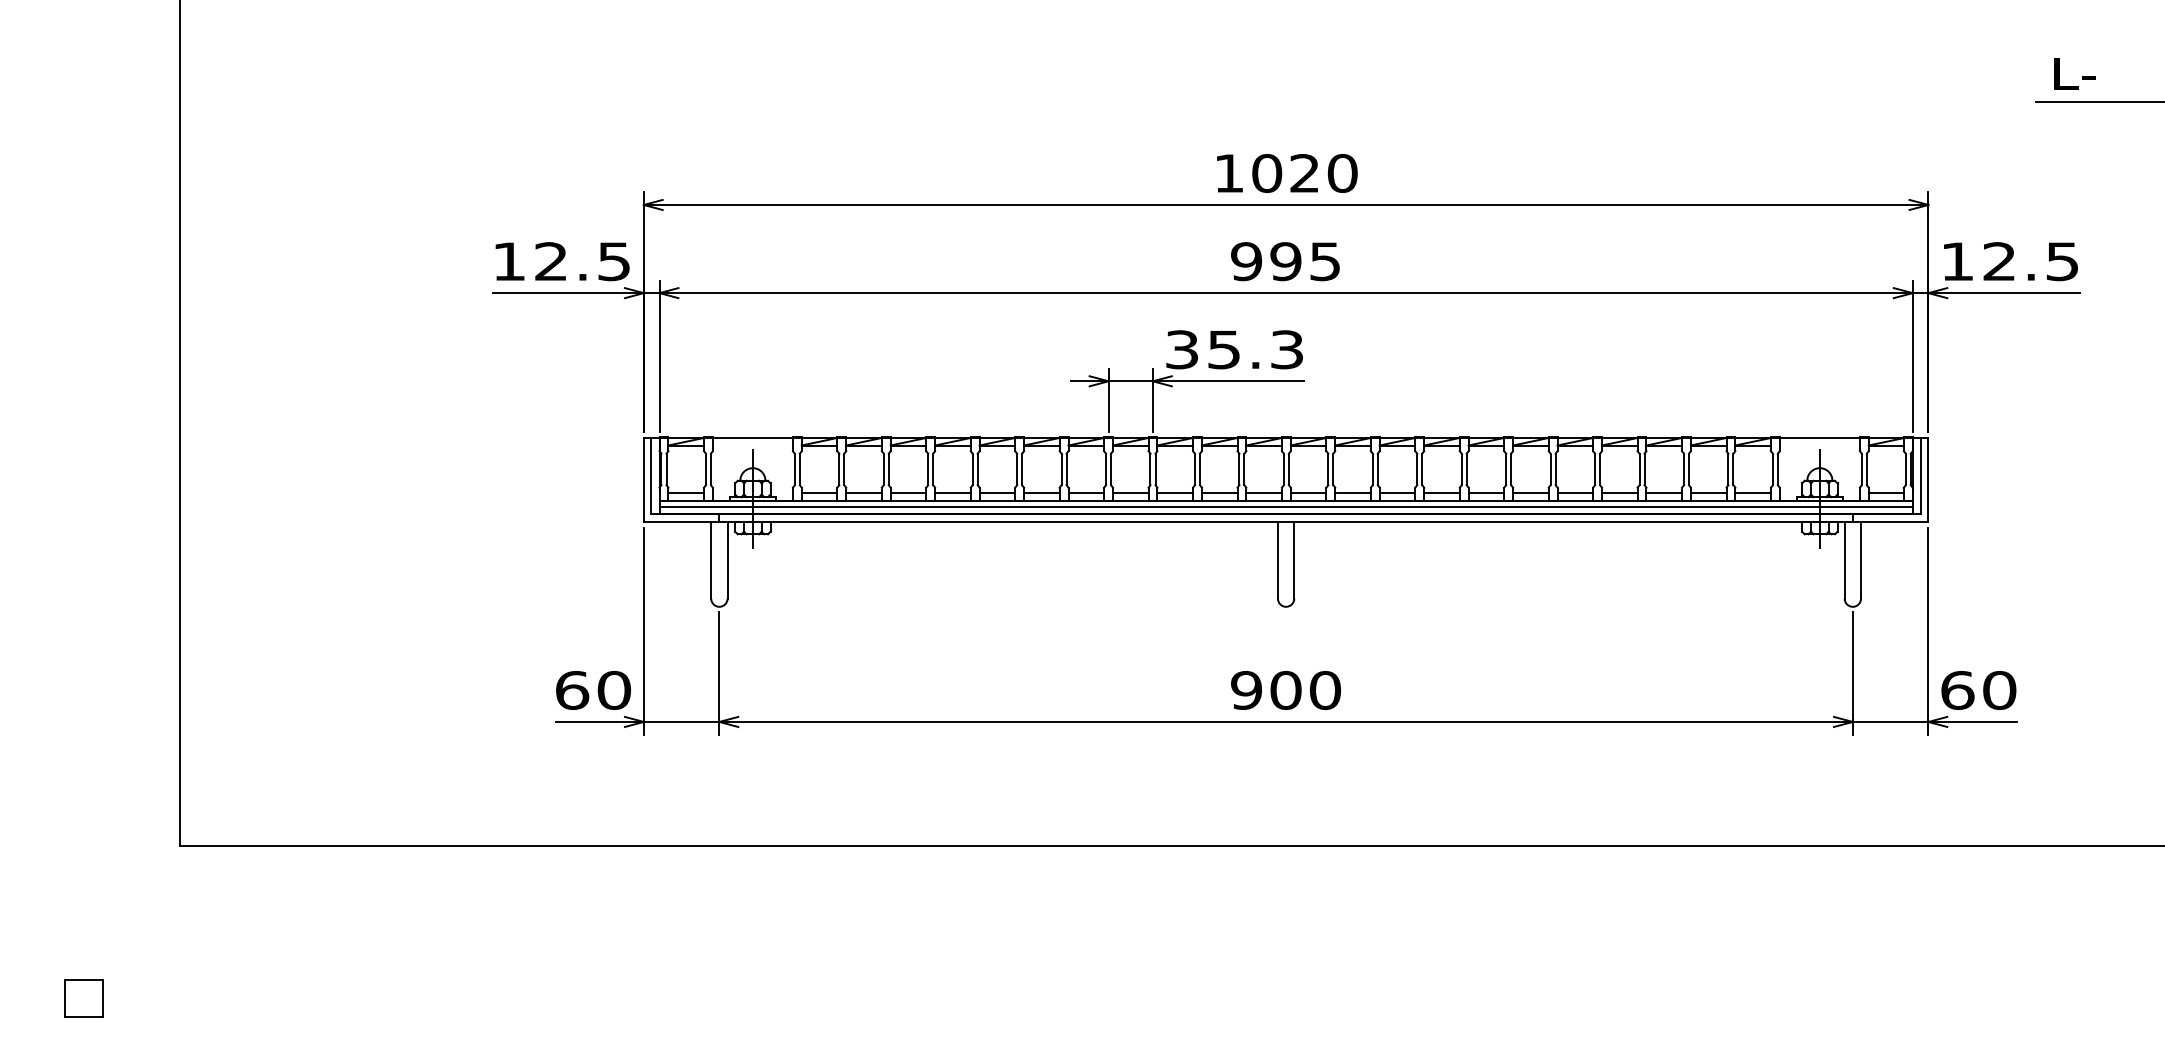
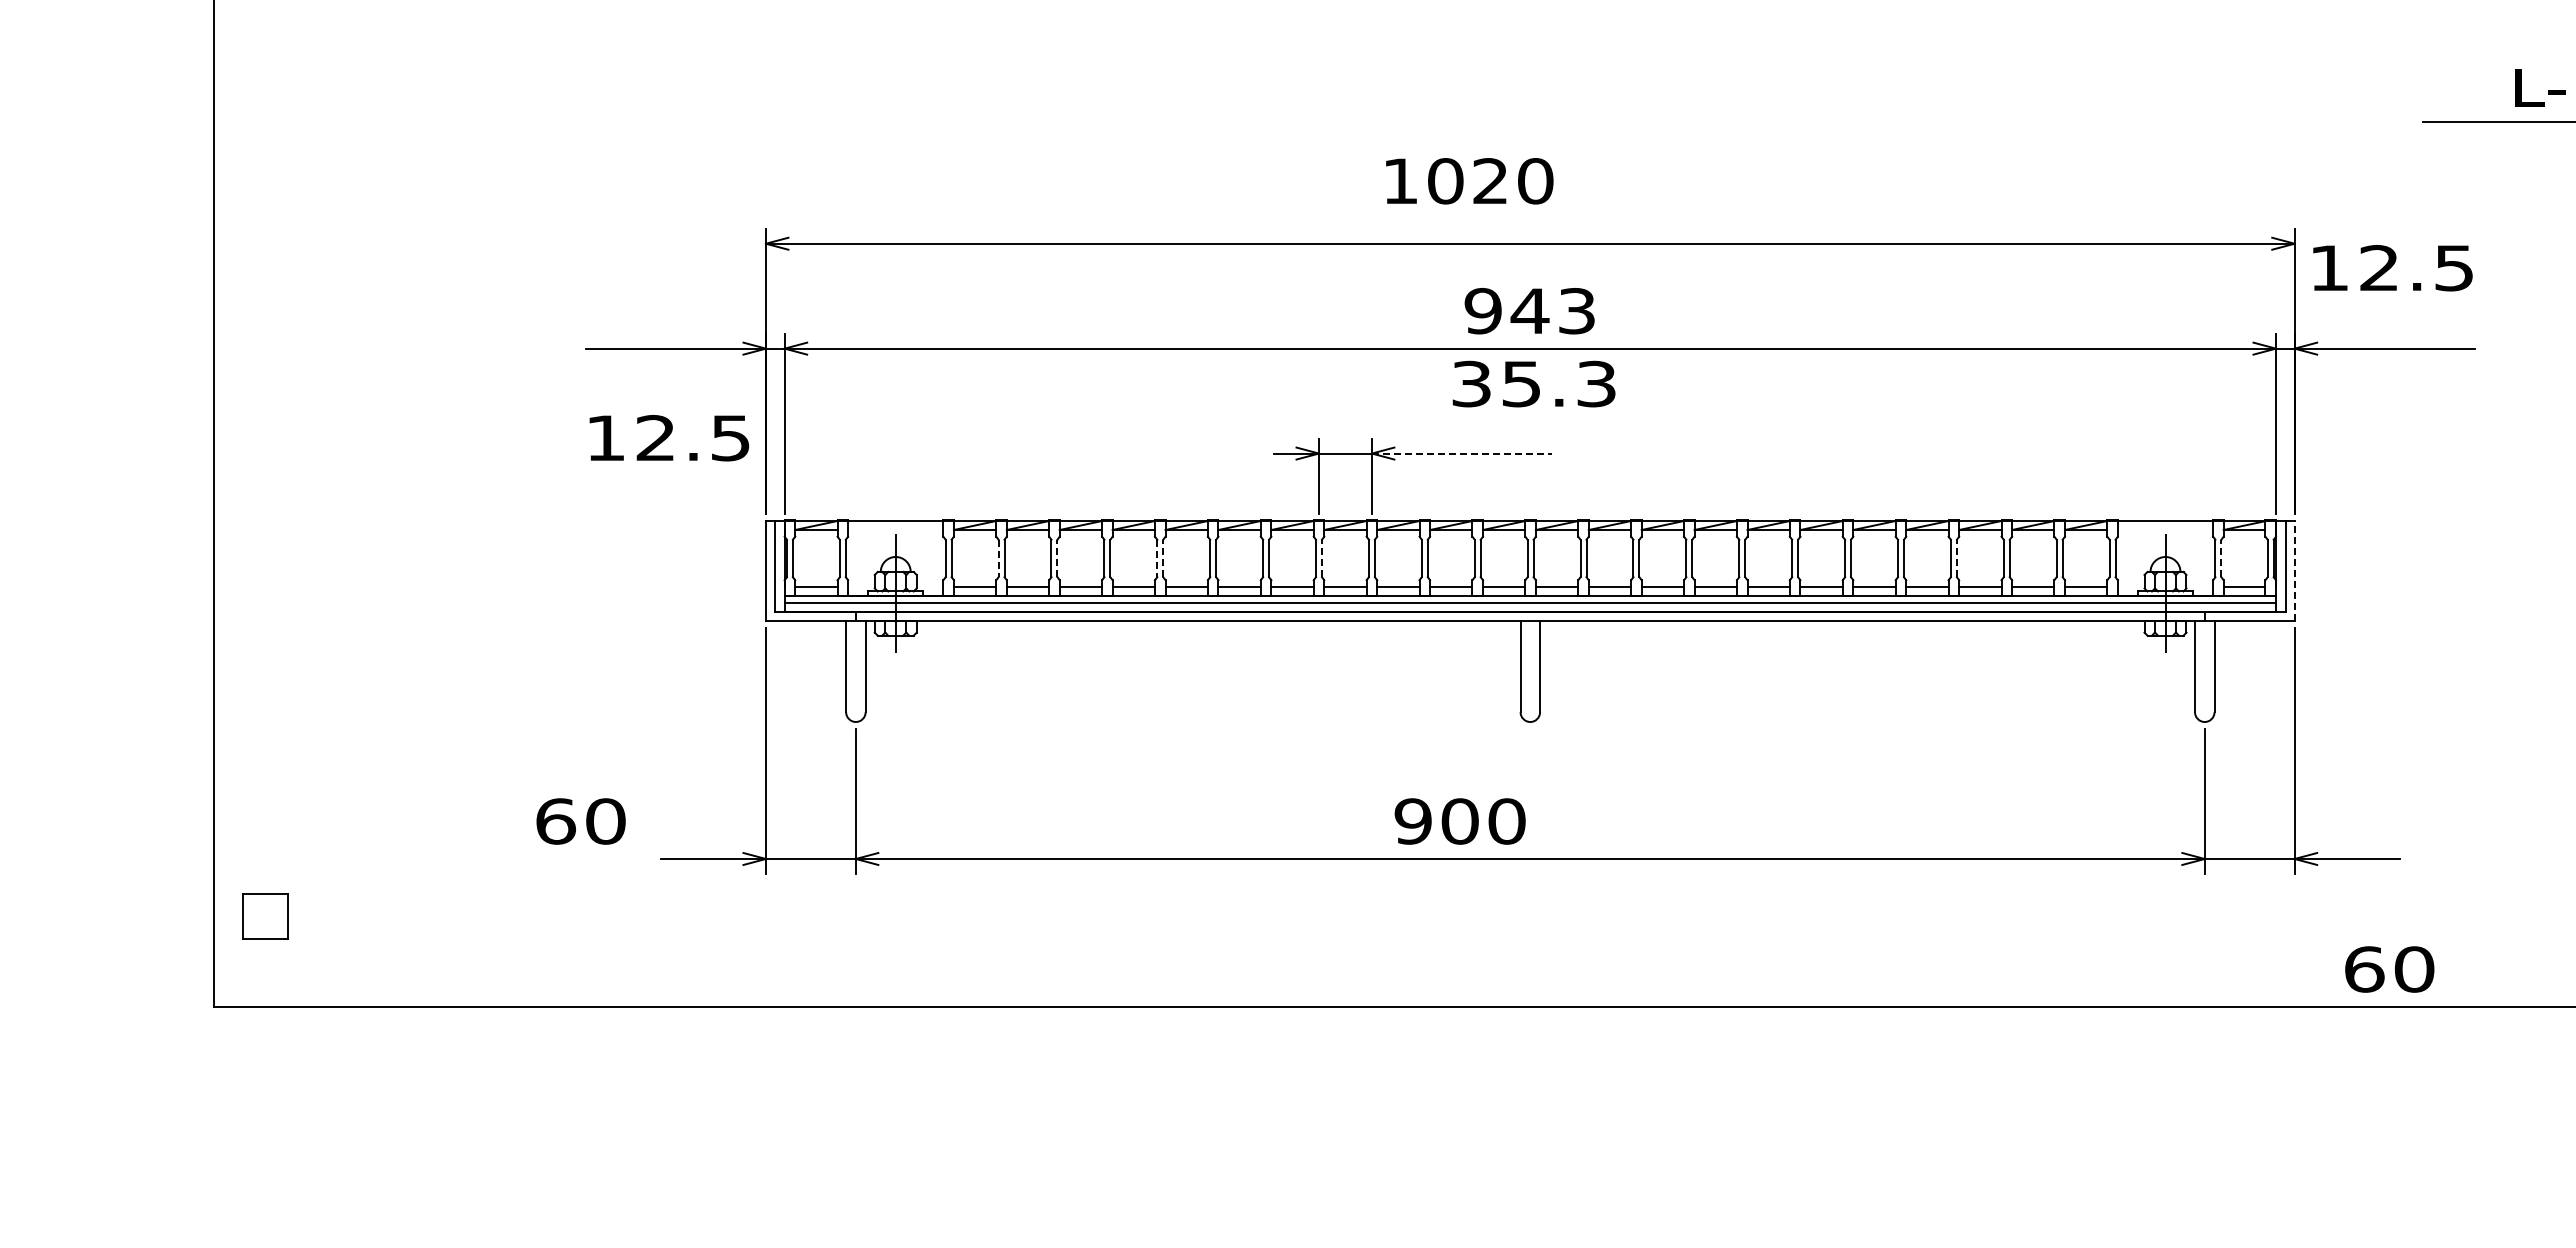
text: (2075, 73) -> (2540, 87), moved
text: (1287, 173) -> (1469, 181), moved
text: (562, 261) -> (669, 438), moved
text: (1304, 261) -> (1552, 311), 995 -> 943
text: (2010, 261) -> (2392, 268), moved
text: (1234, 349) -> (1533, 383), moved
line: (1228, 381) -> (1461, 453), solid -> dashed
line: (839, 469) -> (998, 558), solid -> dashed
line: (888, 469) -> (1057, 558), solid -> dashed
line: (972, 469) -> (1157, 558), solid -> dashed
line: (977, 469) -> (1163, 558), solid -> dashed
line: (1111, 469) -> (1322, 558), solid -> dashed
line: (1644, 469) -> (1956, 558), solid -> dashed
line: (1866, 469) -> (2221, 558), solid -> dashed
line: (1928, 479) -> (2294, 570), solid -> dashed
text: (593, 690) -> (580, 821), moved
text: (1285, 690) -> (1459, 821), moved
text: (1978, 690) -> (2389, 969), moved
part: (83, 998) -> (265, 916), moved

